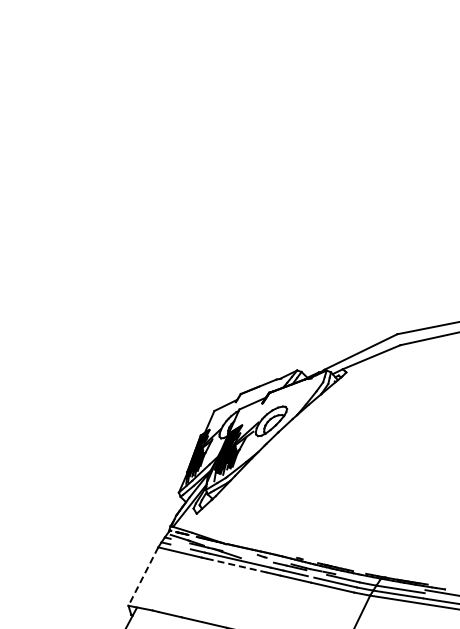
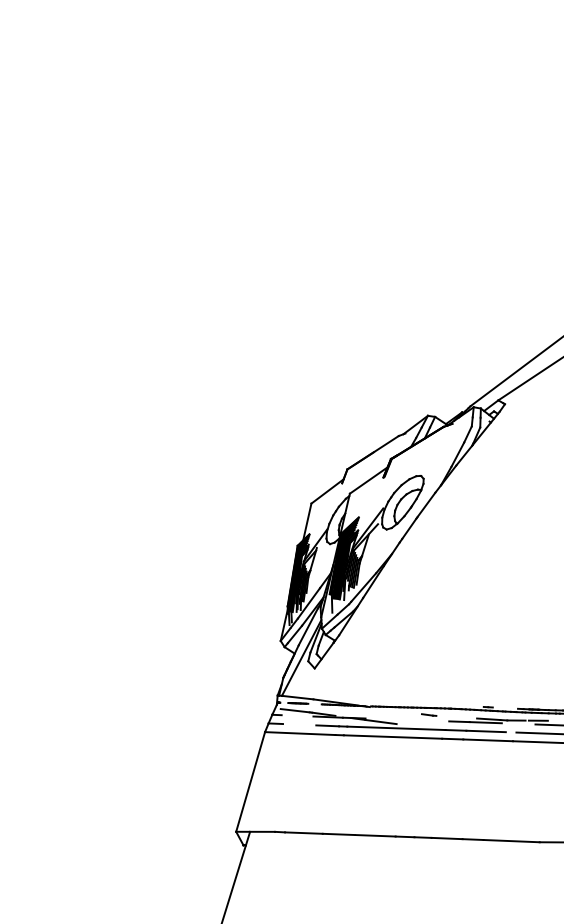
line: (237, 565) -> (393, 736), dashed -> solid
line: (143, 576) -> (250, 781), dashed -> solid

